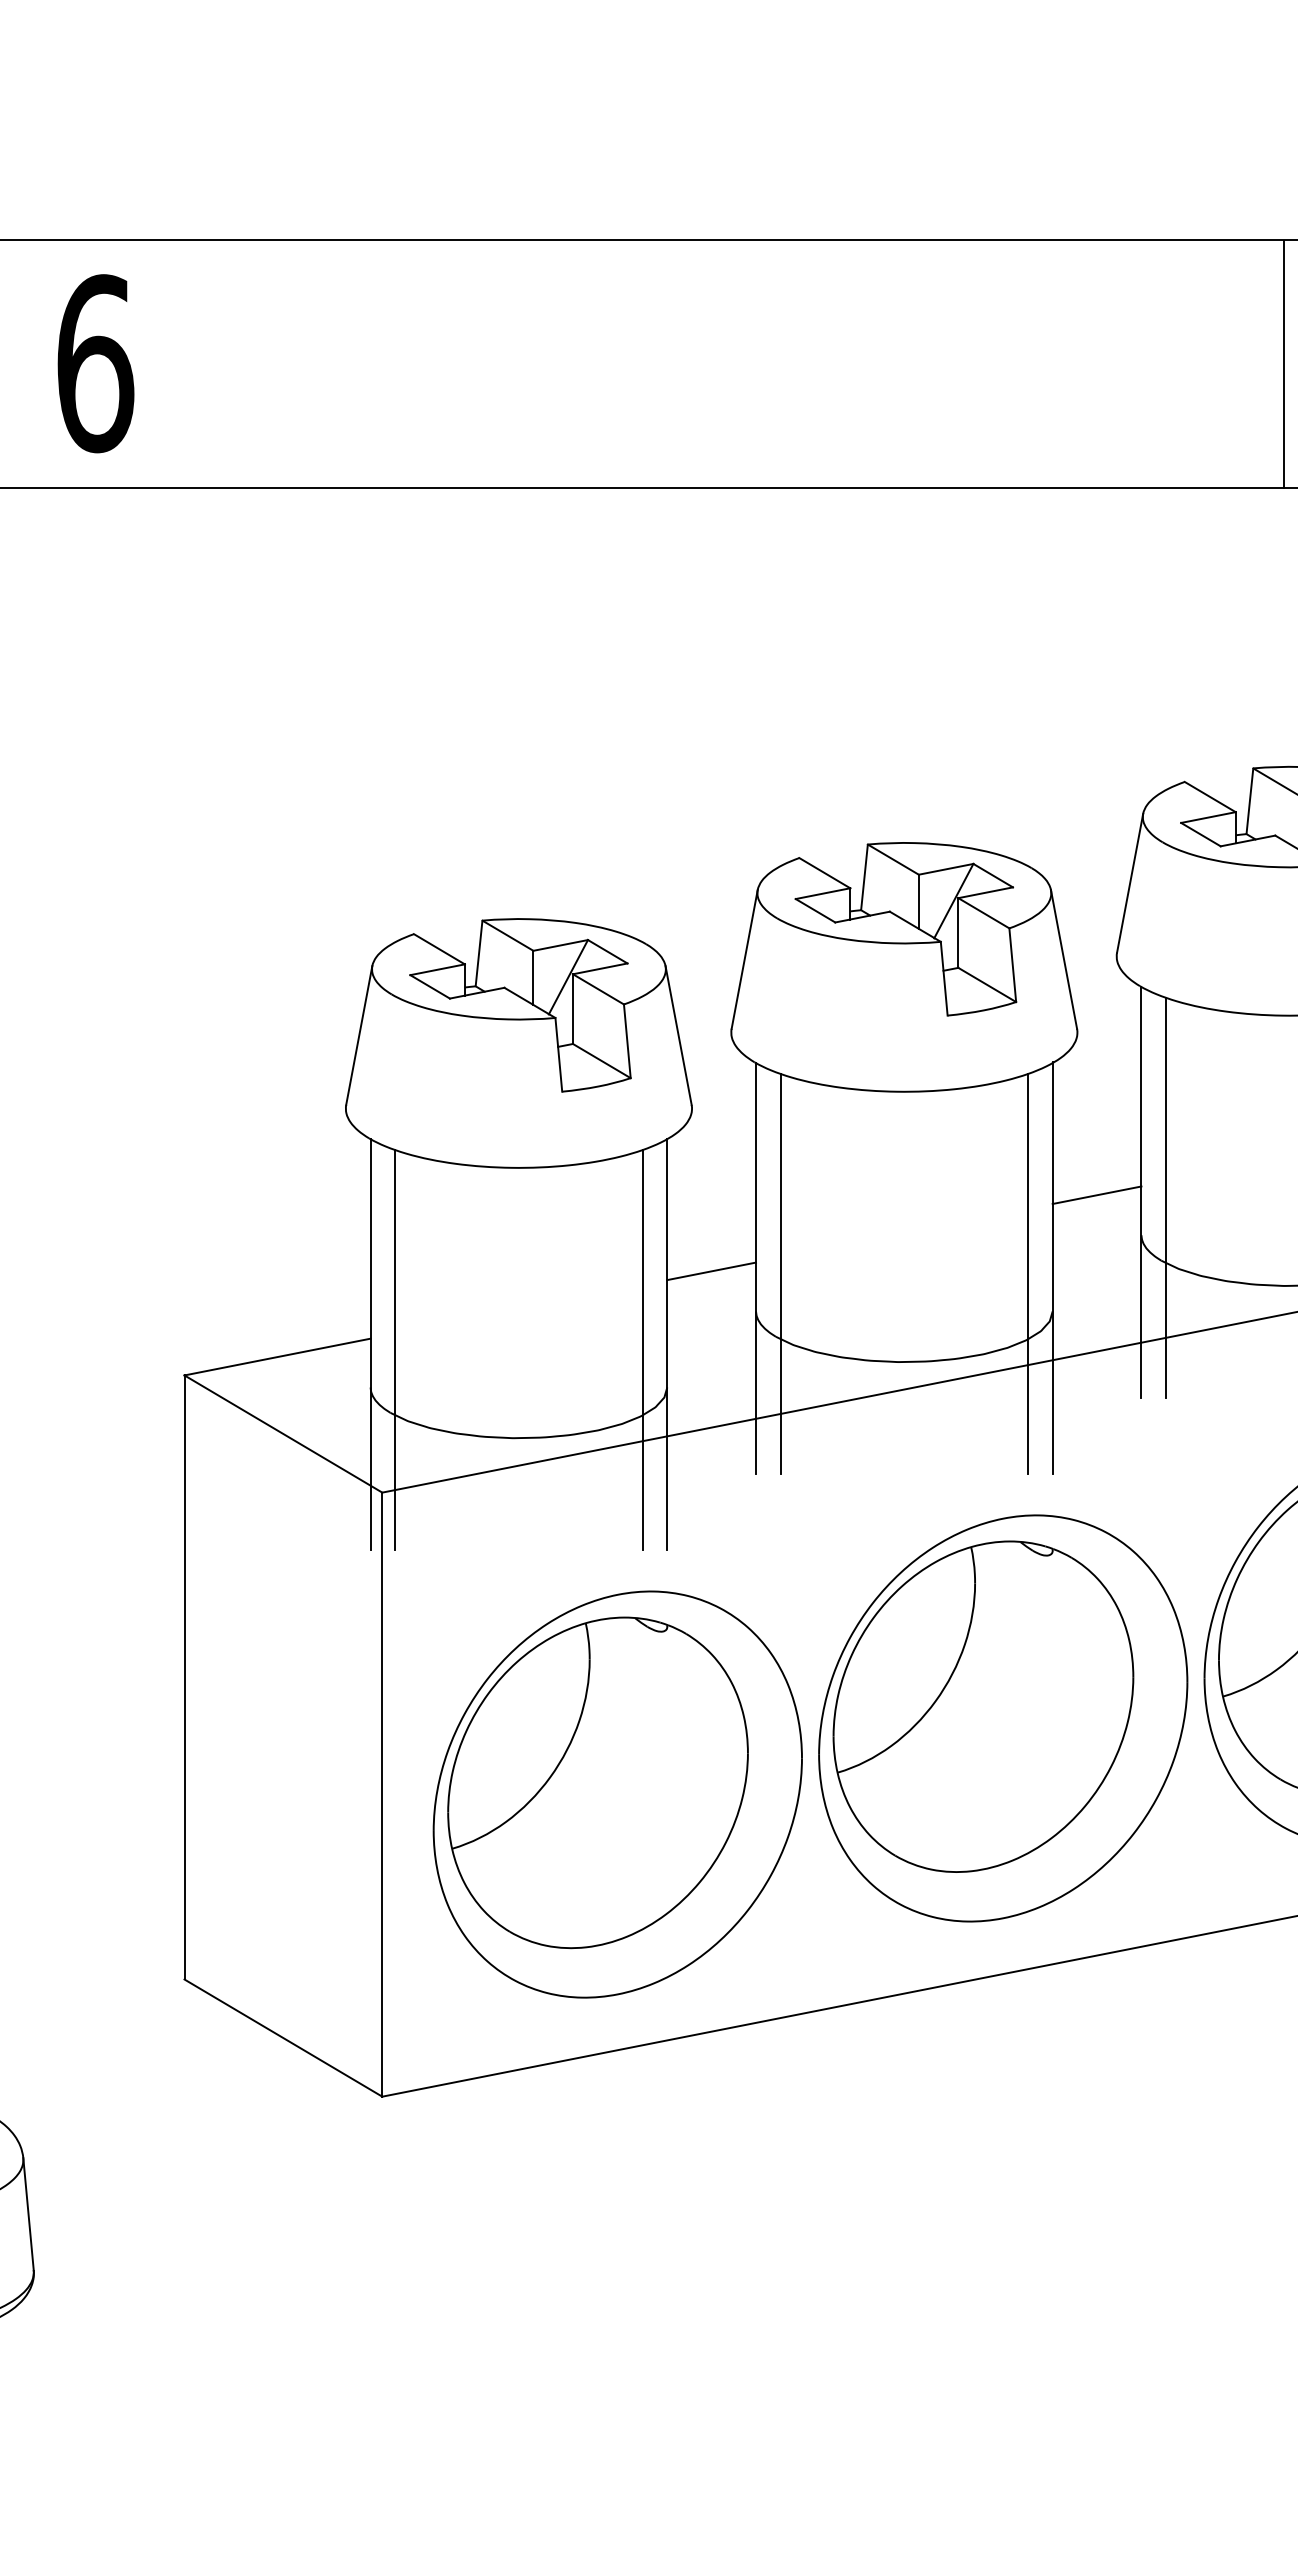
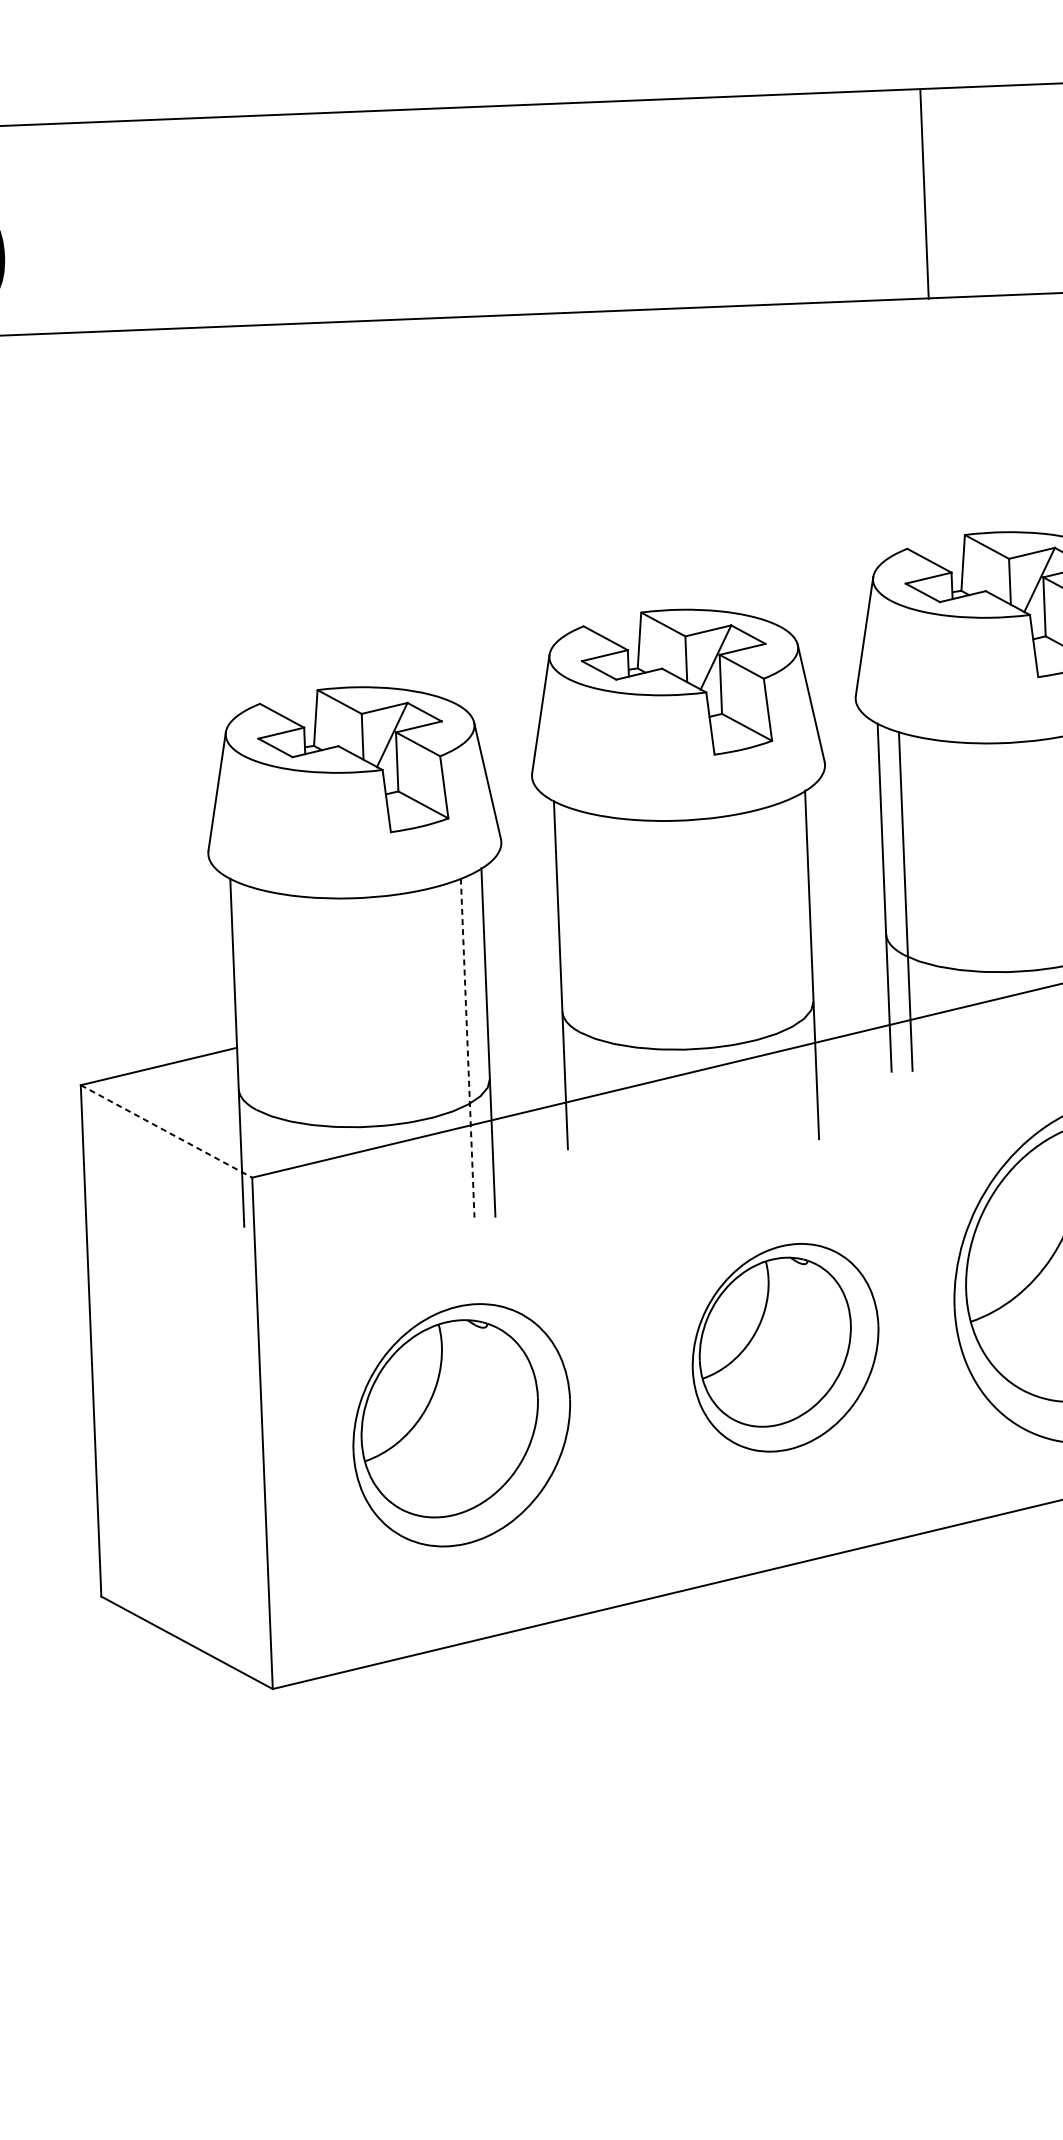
line: (1283, 364) -> (924, 194), moved
line: (1096, 1195) -> (846, 901), removed
line: (711, 1271) -> (523, 979), removed
line: (780, 1273) -> (581, 978), removed
line: (1027, 1273) -> (790, 970), removed
line: (395, 1349) -> (258, 1056), removed
line: (642, 1350) -> (467, 1048), solid -> dashed
line: (283, 1434) -> (166, 1131), solid -> dashed
part: (1003, 1718) -> (785, 1347), size x0.6
part: (617, 1794) -> (461, 1425), size x0.7

